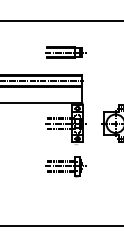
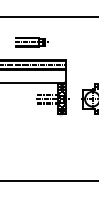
part: (65, 52) -> (31, 42), moved
part: (65, 166) -> (52, 133), removed

